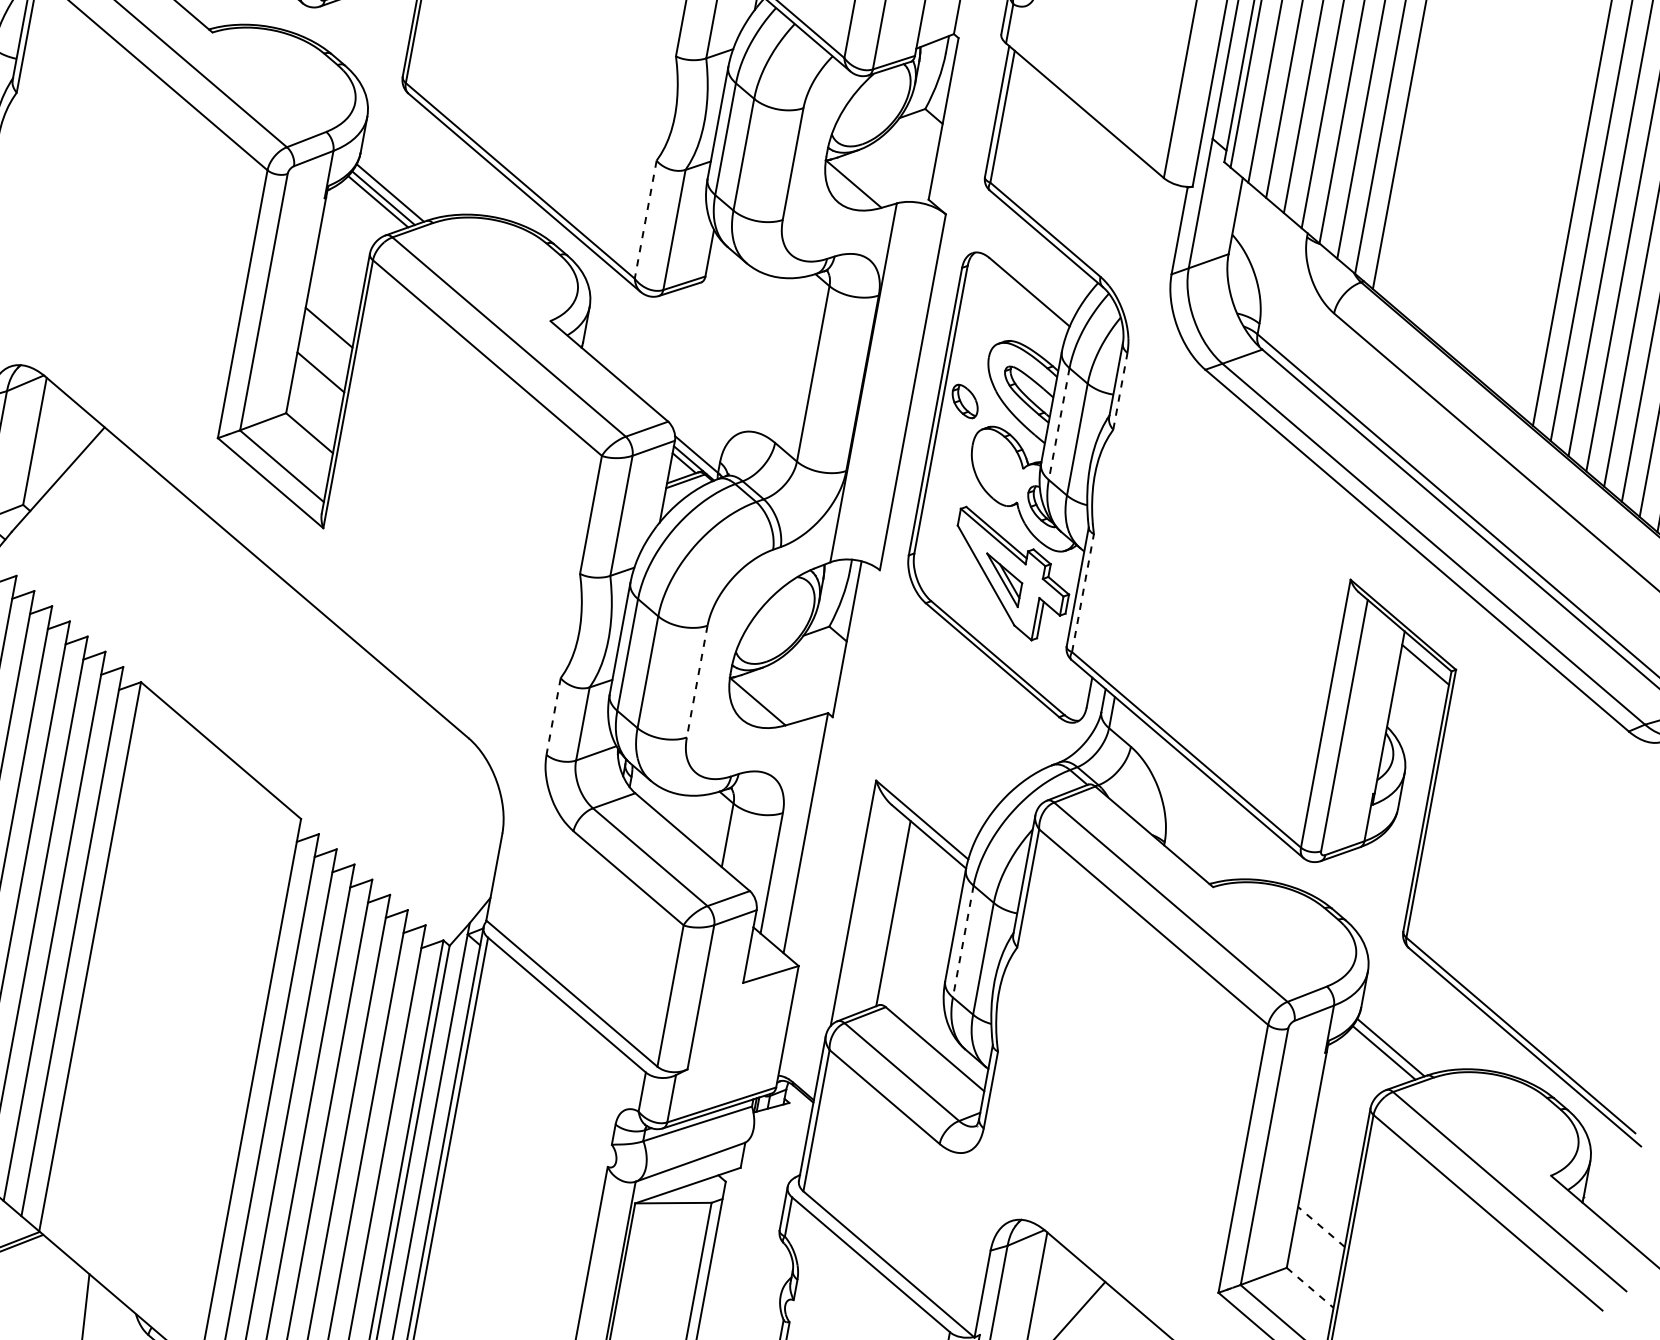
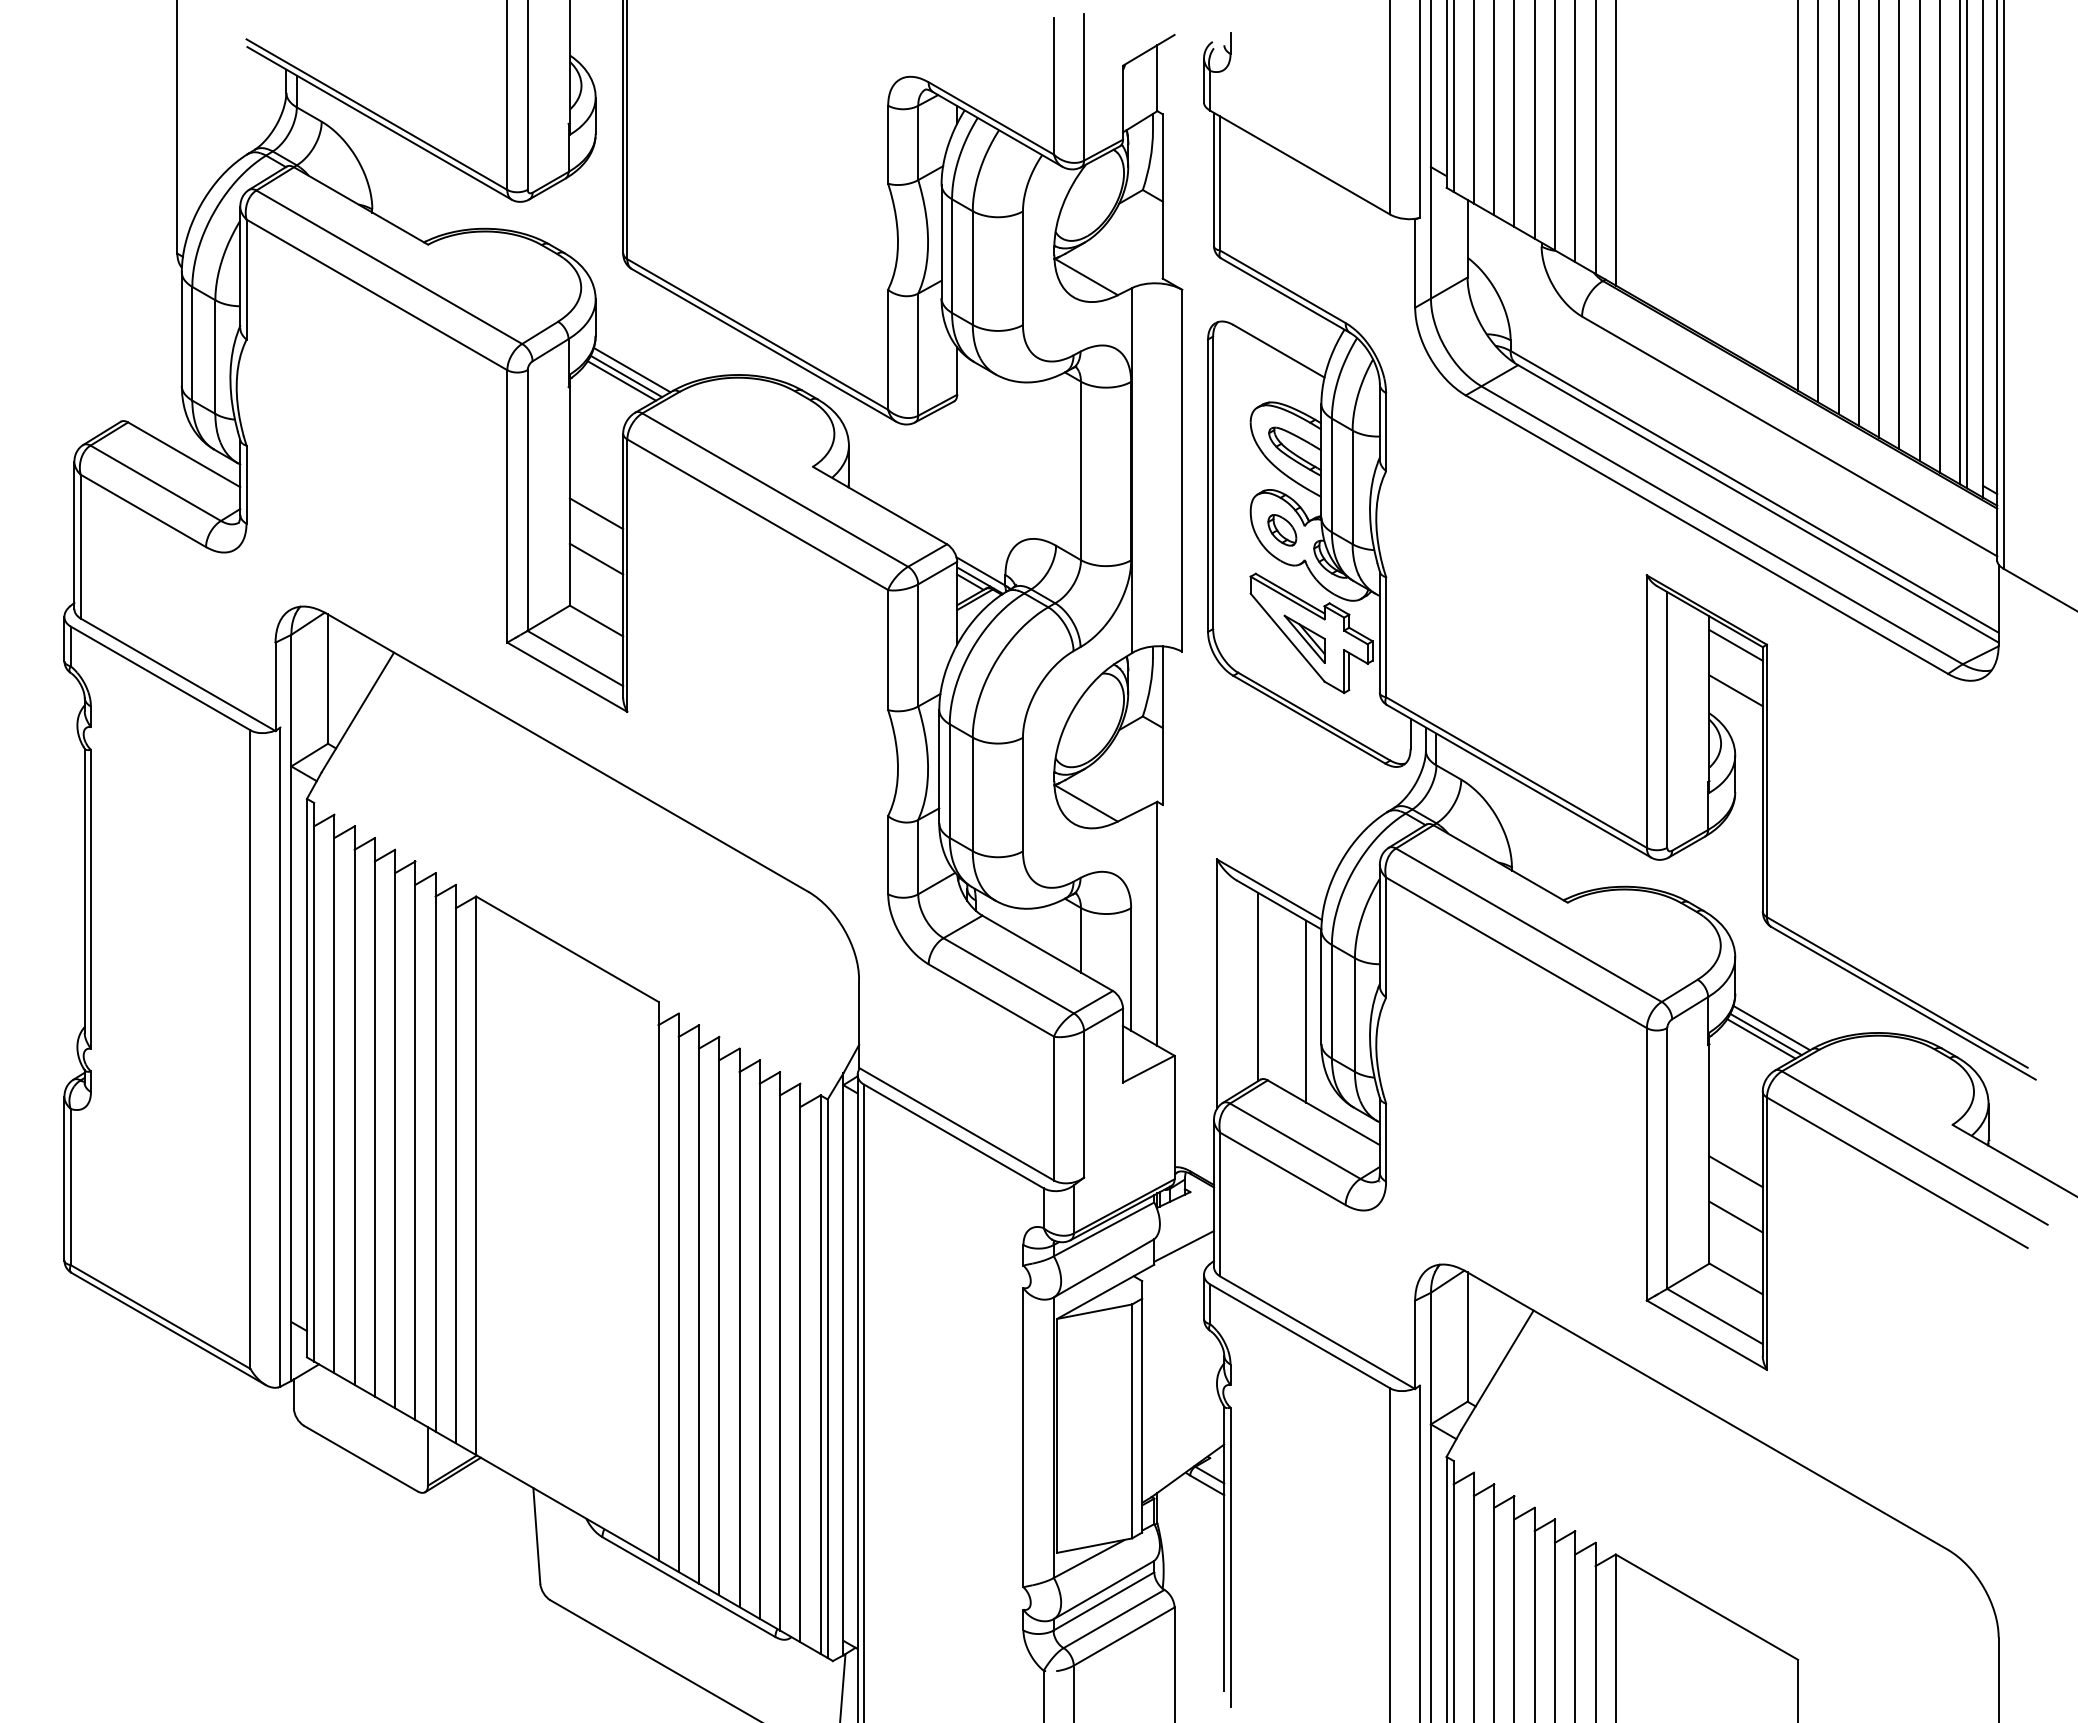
line: (646, 219) -> (888, 349), dashed -> solid
line: (1120, 390) -> (1386, 431), dashed -> solid
part: (965, 401) -> (1282, 530), moved
line: (1058, 424) -> (1331, 475), dashed -> solid
line: (1083, 593) -> (1386, 637), dashed -> solid
line: (696, 681) -> (1022, 794), dashed -> solid
line: (1416, 709) -> (1735, 690), added
line: (553, 716) -> (888, 855), dashed -> solid
line: (962, 941) -> (1331, 1001), dashed -> solid
line: (936, 946) -> (1306, 1011), added
line: (1378, 1056) -> (1761, 1038), added
line: (772, 1155) -> (1183, 1246), added
line: (1329, 1182) -> (1735, 1171), added
line: (1321, 1227) -> (1736, 1217), dashed -> solid
line: (1310, 1287) -> (1736, 1278), dashed -> solid

